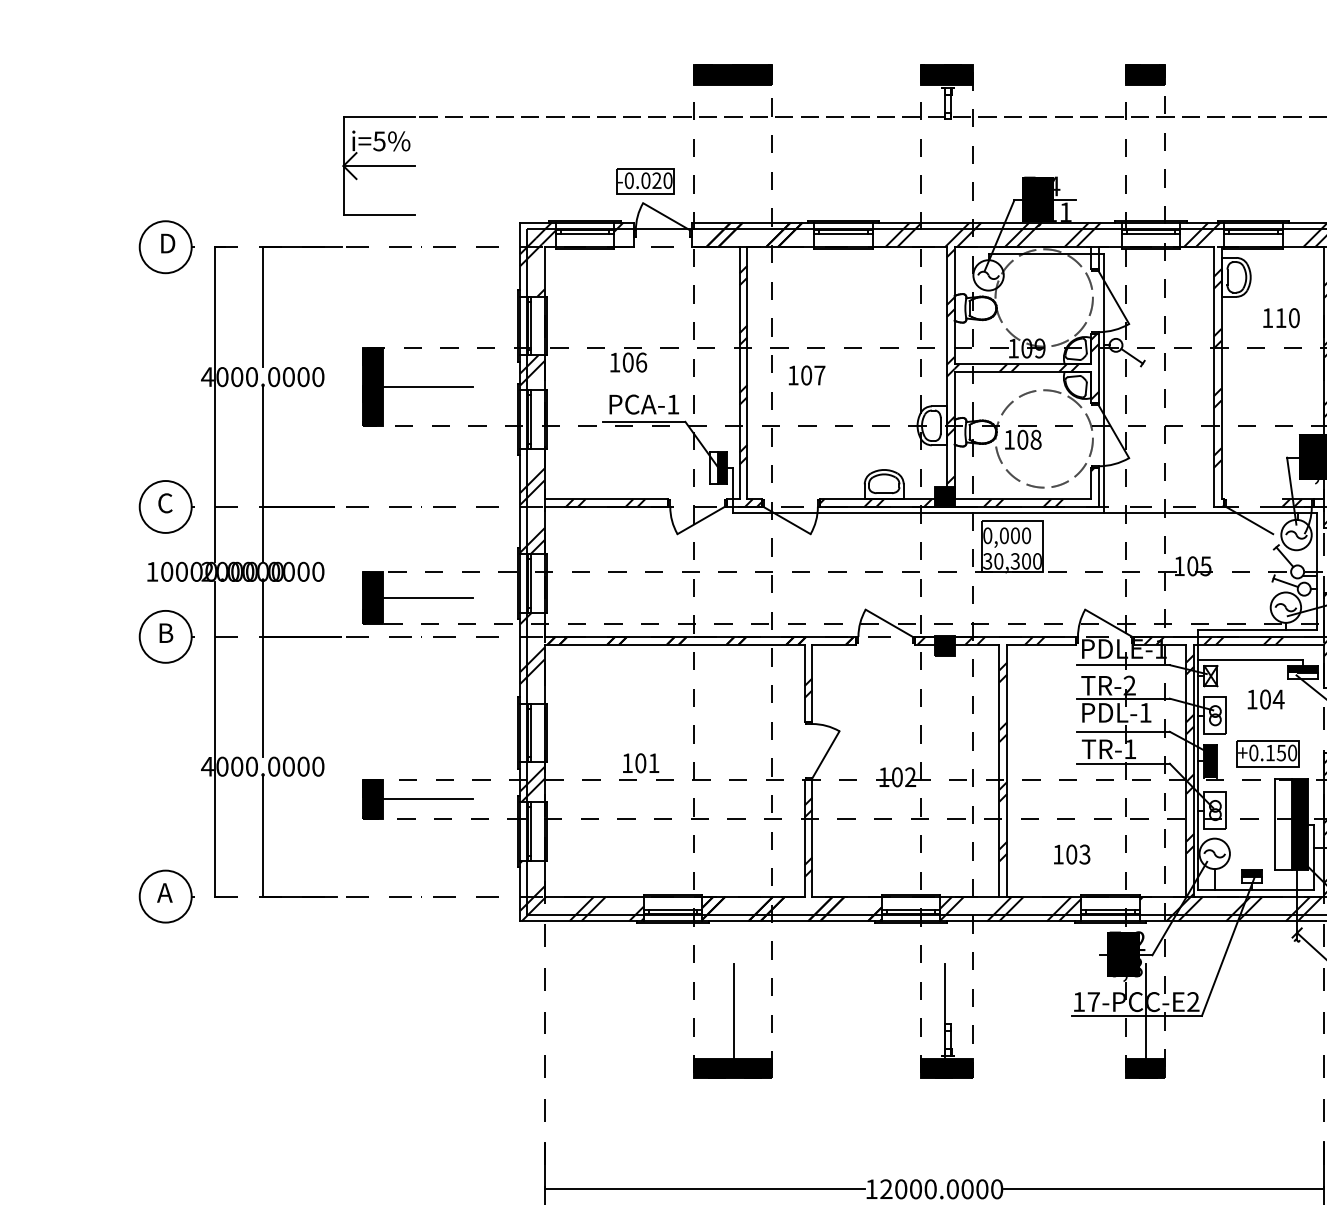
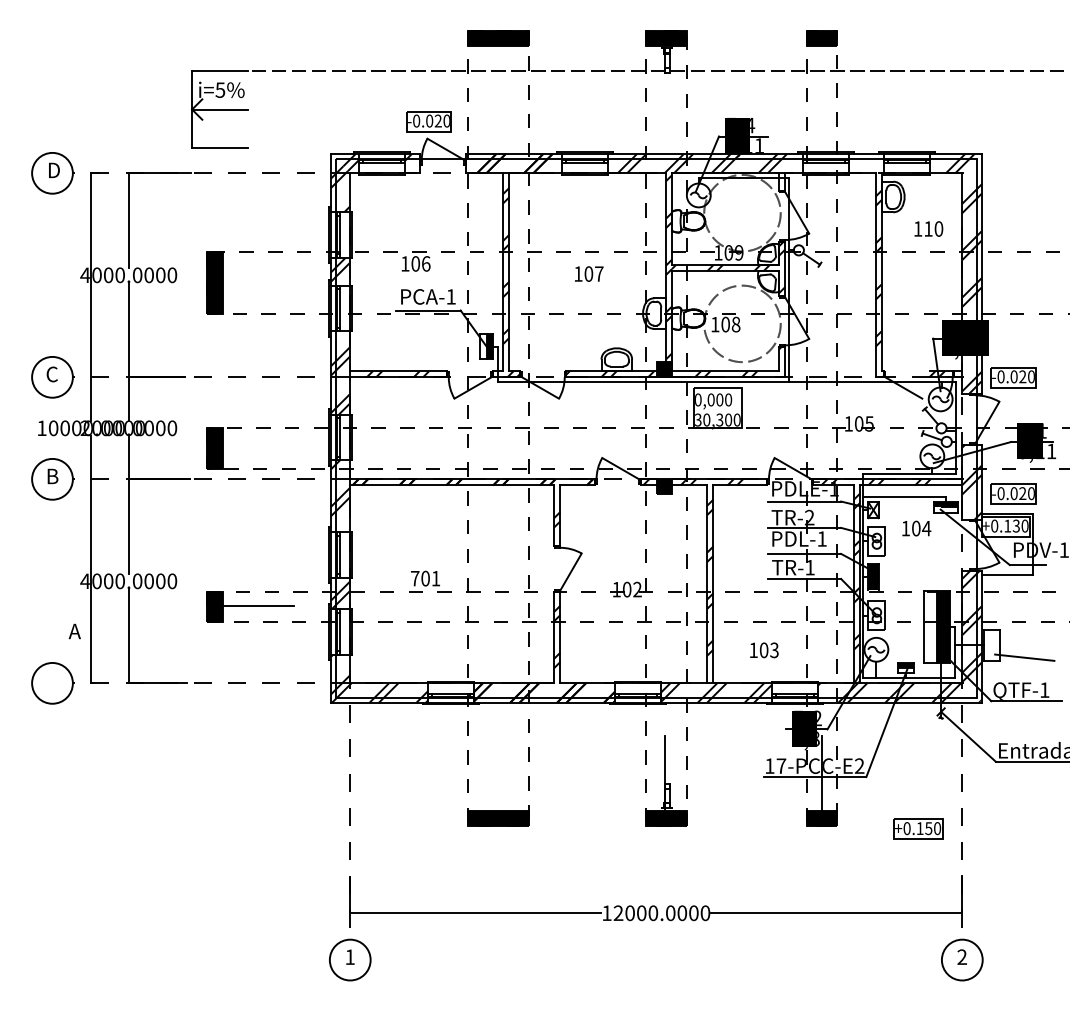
hatch: (1202, 234) -> (866, 163), removed
text: (807, 374) -> (589, 273), moved
line: (422, 387) -> (254, 283), removed
line: (422, 597) -> (254, 448), removed
part: (1268, 752) -> (918, 828), moved
text: (627, 763) -> (415, 578), 101 -> 701
text: (164, 892) -> (74, 631), moved
line: (734, 1016) -> (499, 777), removed

